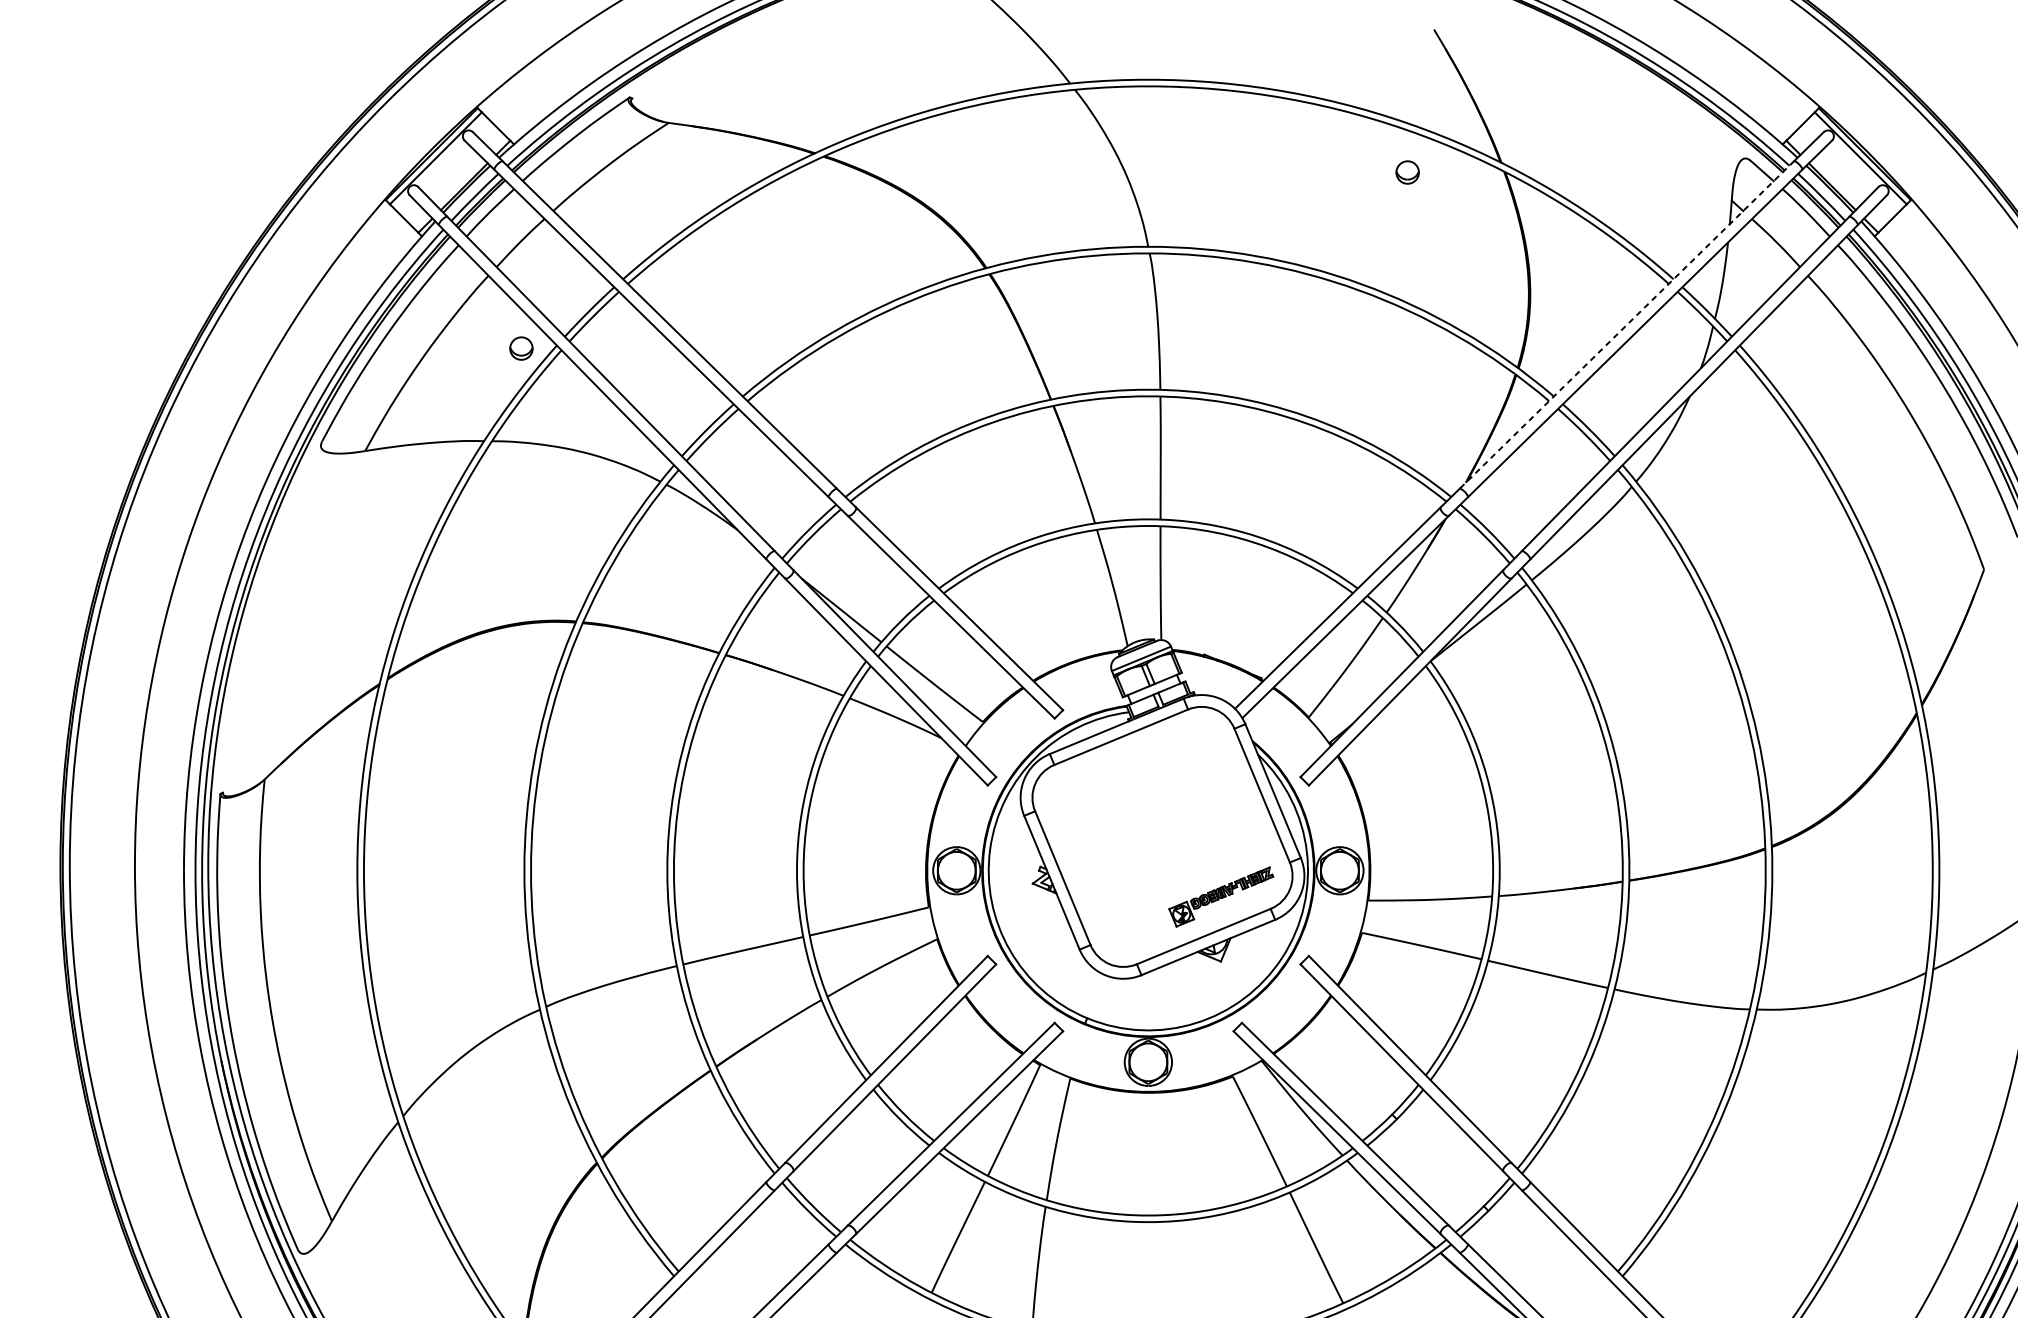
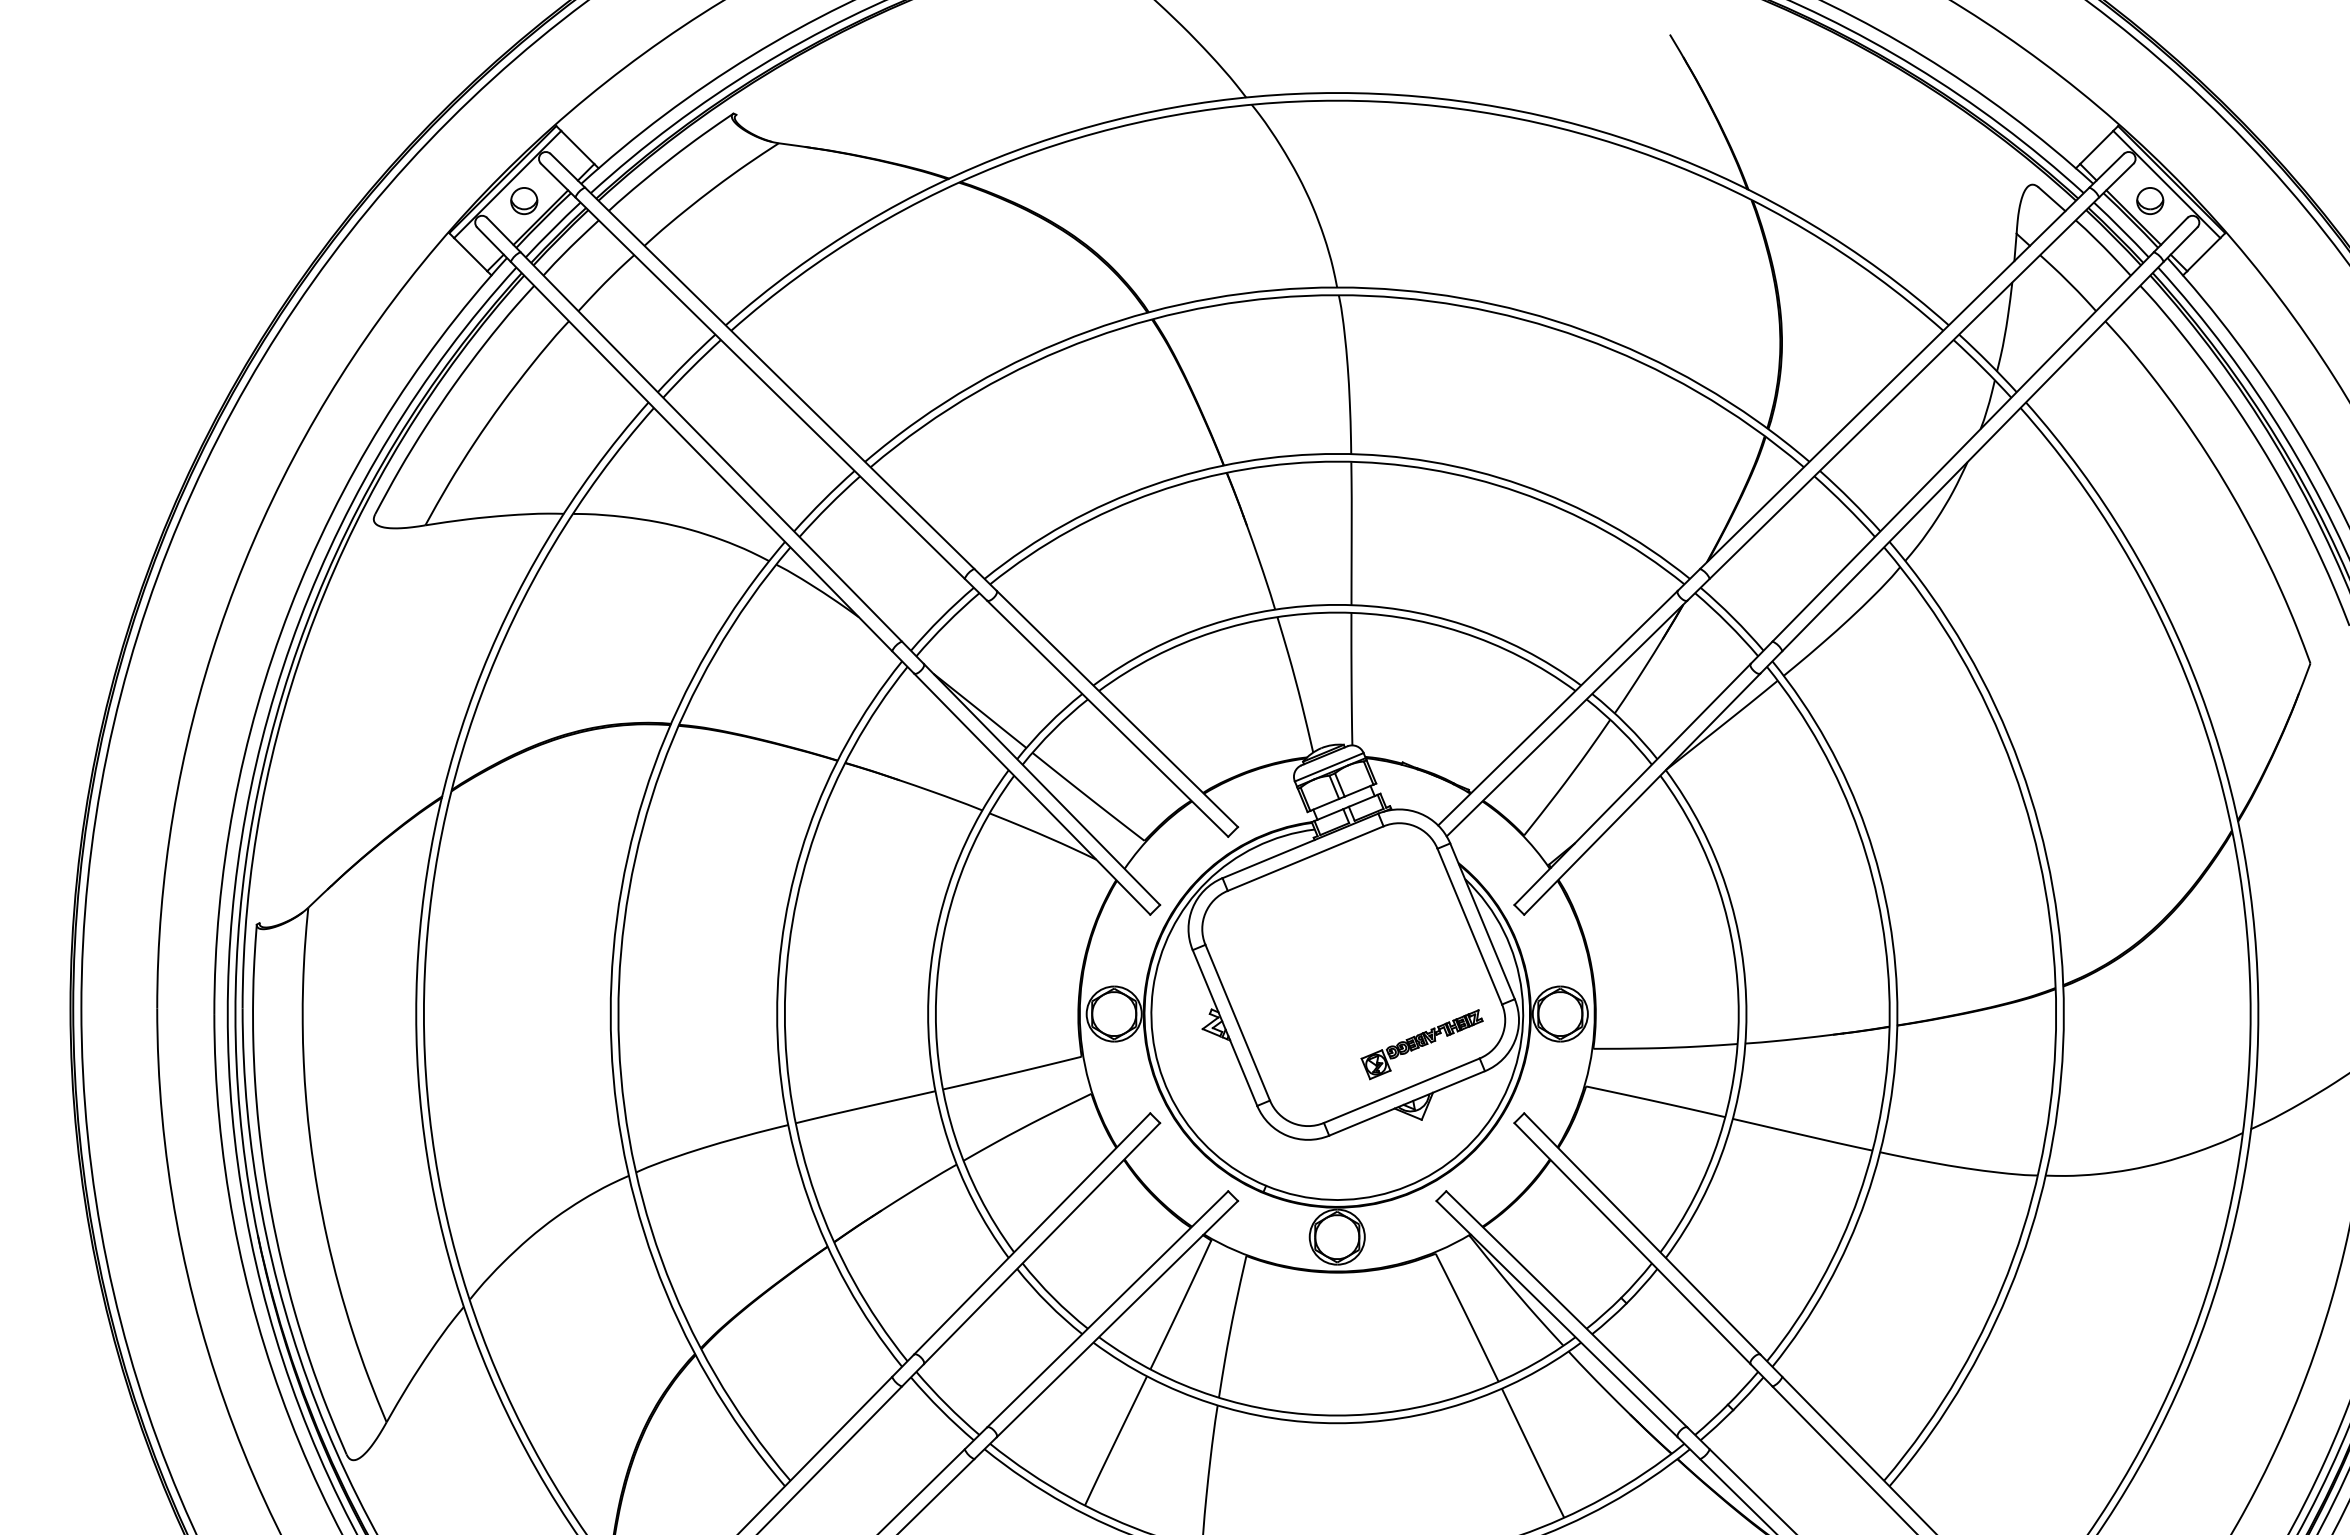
part: (1407, 172) -> (2150, 201), moved
line: (1626, 324) -> (1894, 378), dashed -> solid
part: (521, 348) -> (524, 201), moved

